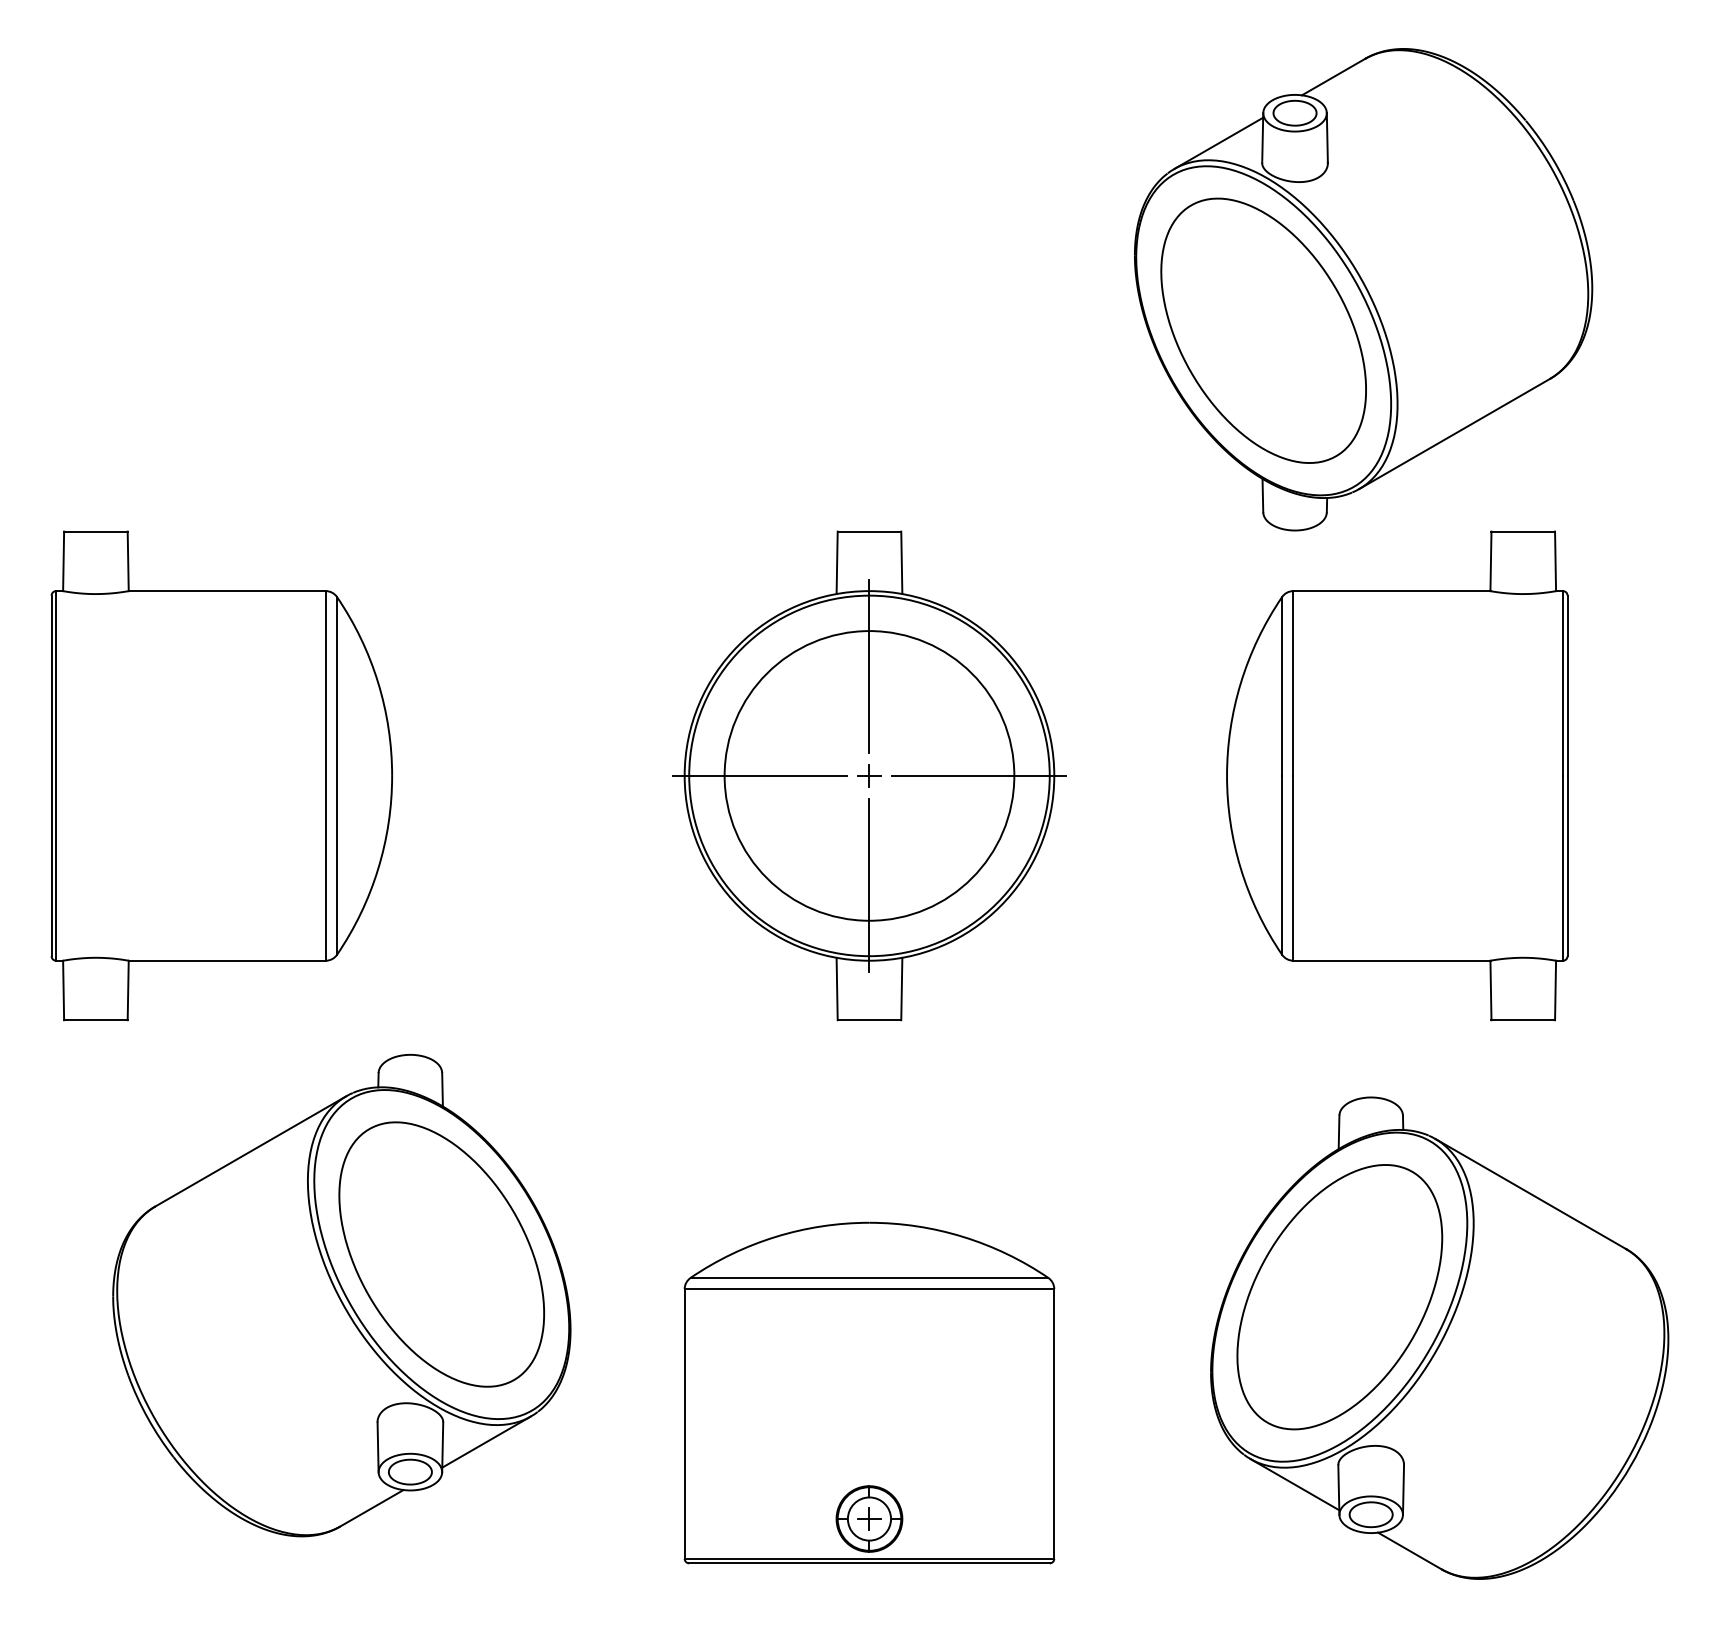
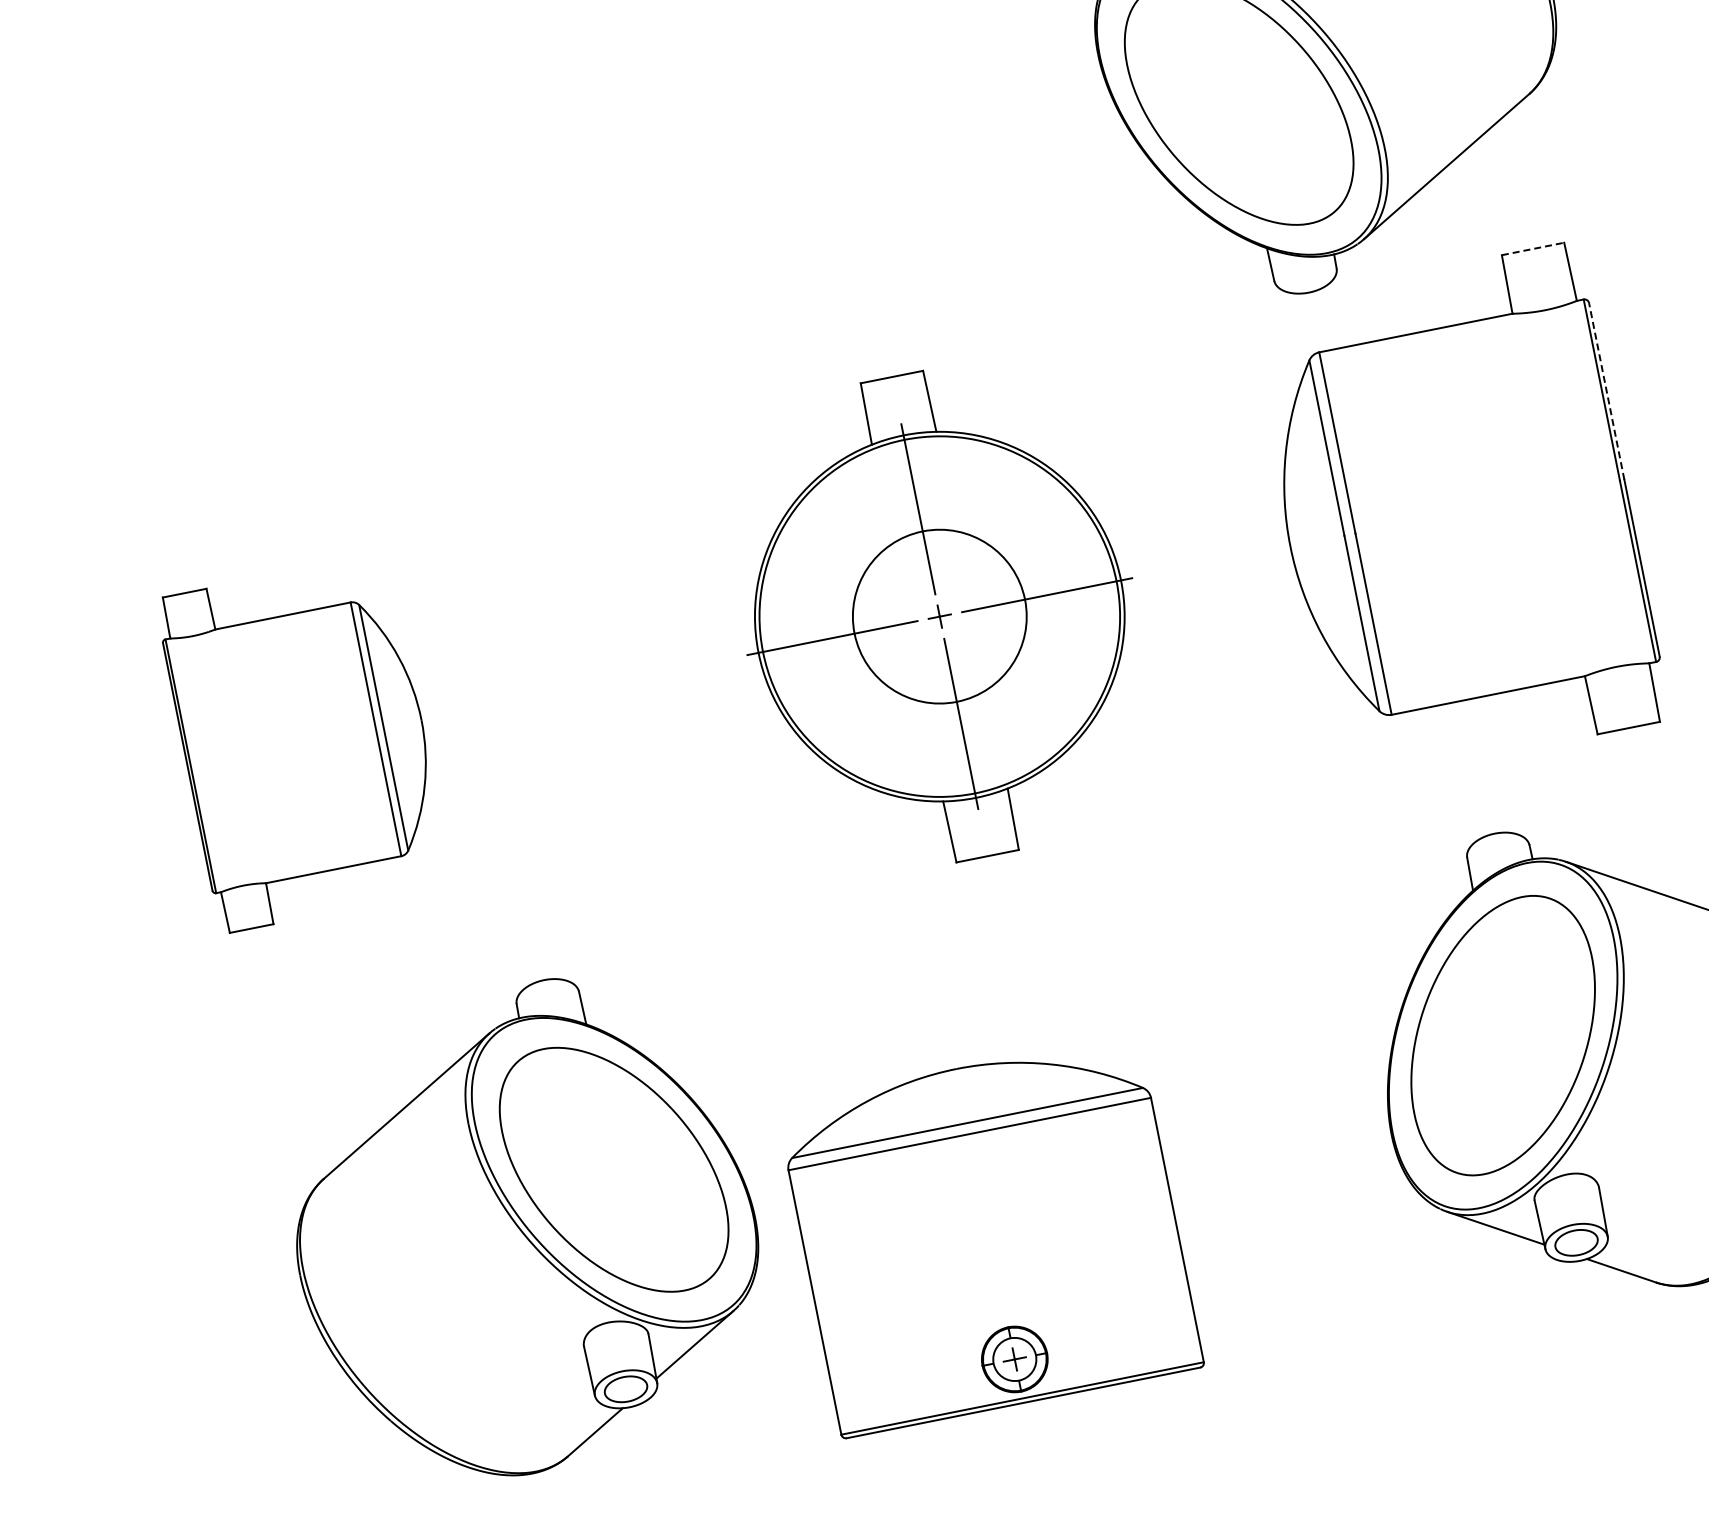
line: (1523, 531) -> (1533, 248), solid -> dashed
line: (1567, 685) -> (1606, 391), solid -> dashed
part: (221, 775) -> (304, 743), size x0.7
circle: (869, 775) -> (939, 616), size x0.6
part: (869, 1392) -> (990, 1235), moved

